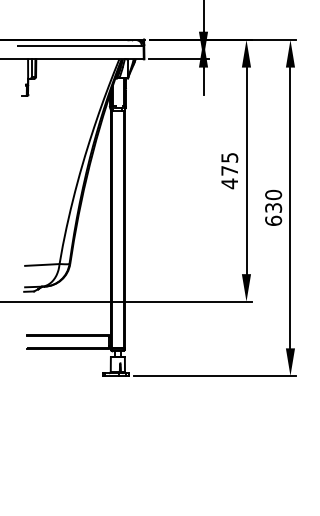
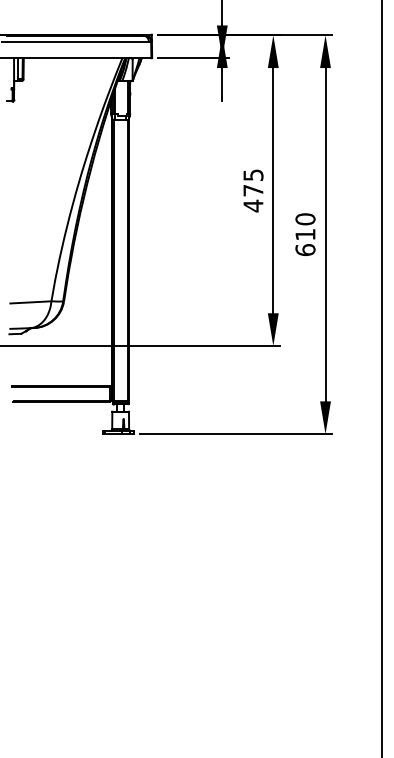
text: (273, 207) -> (305, 234), 630 -> 610

